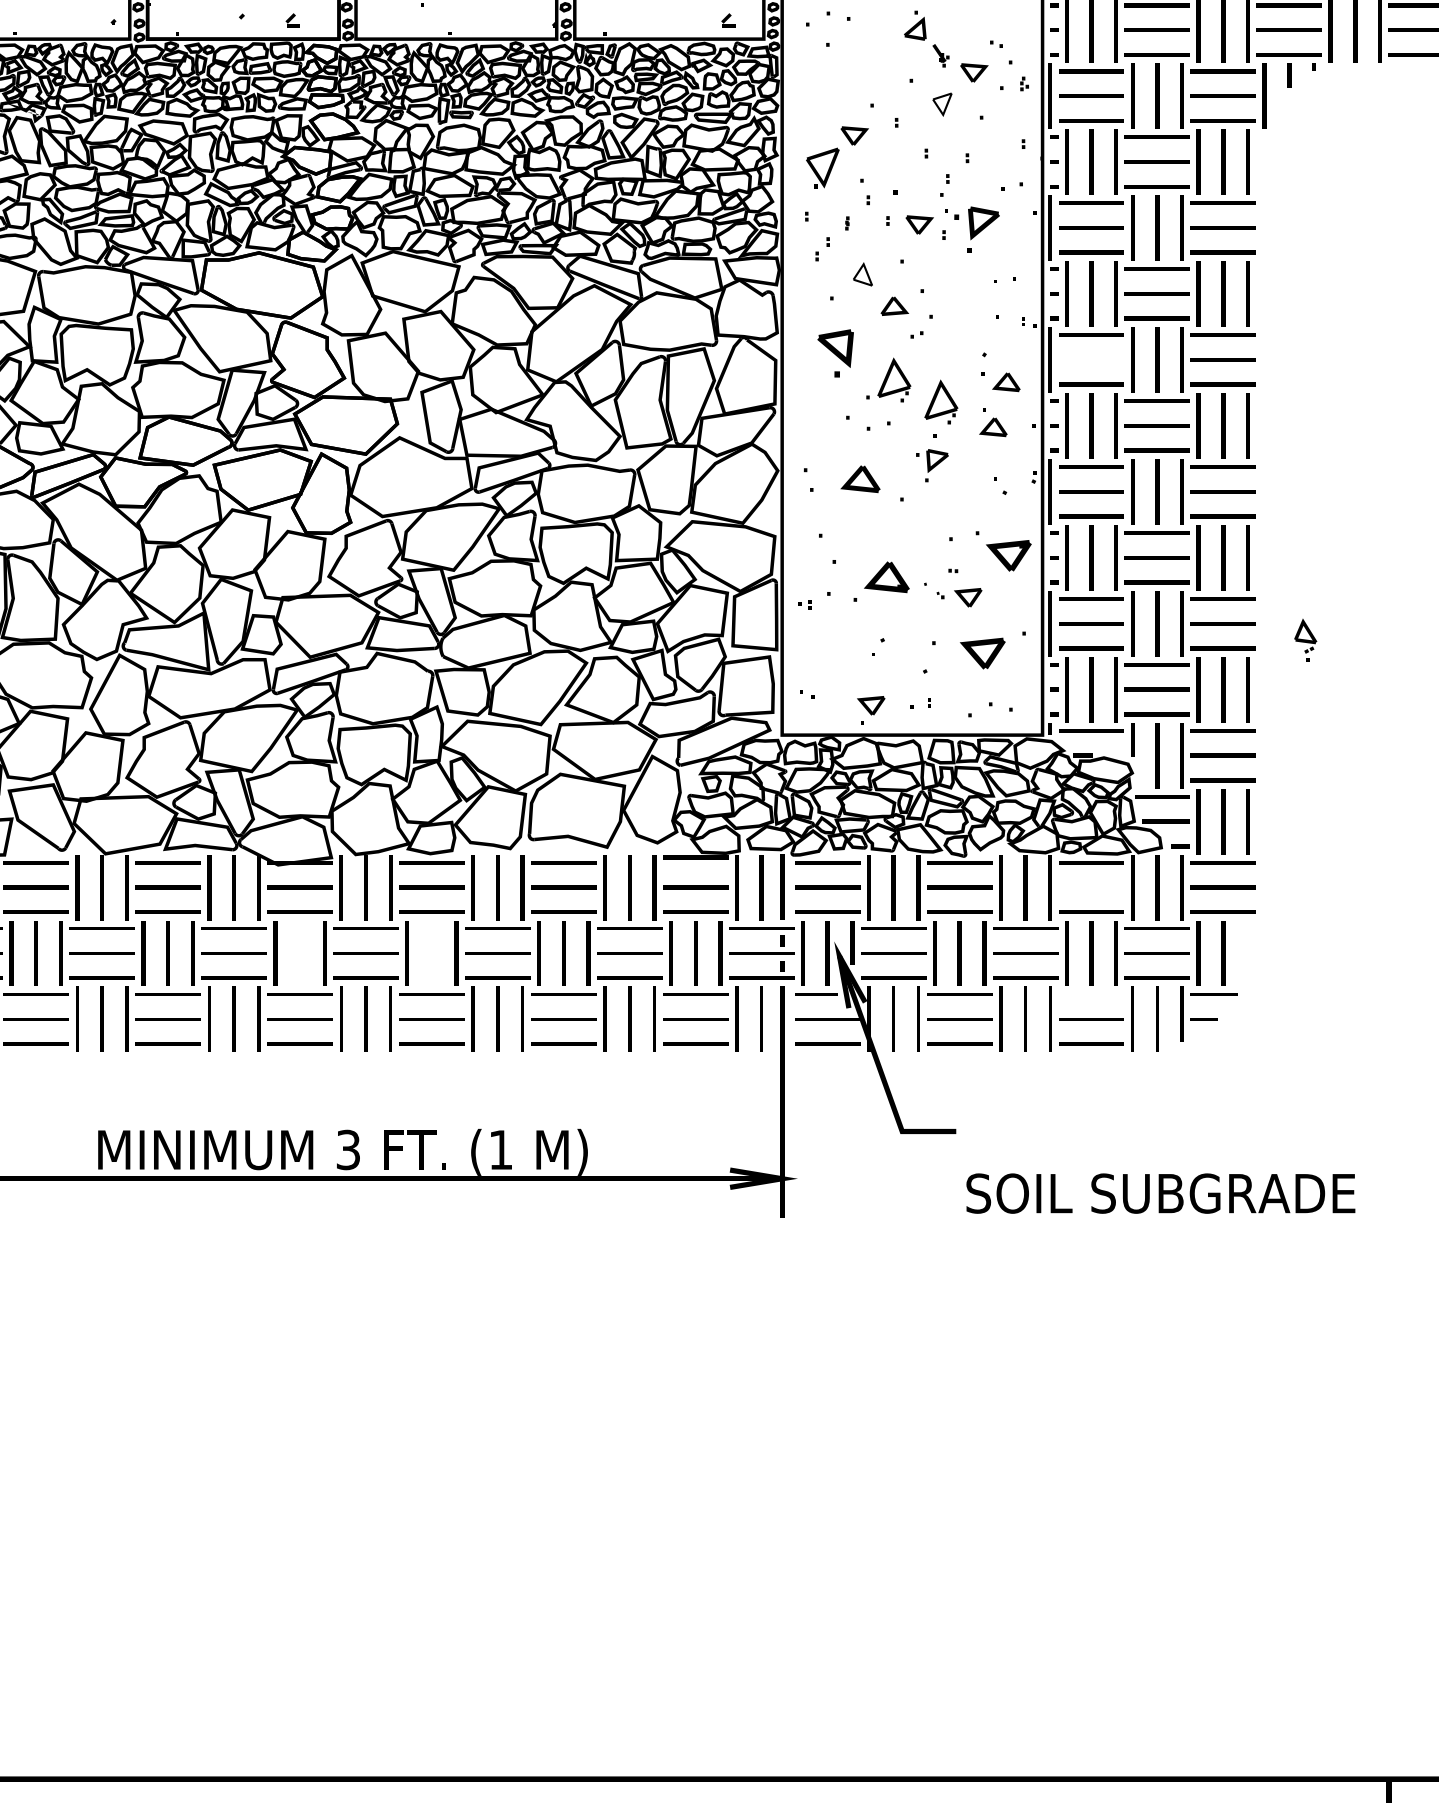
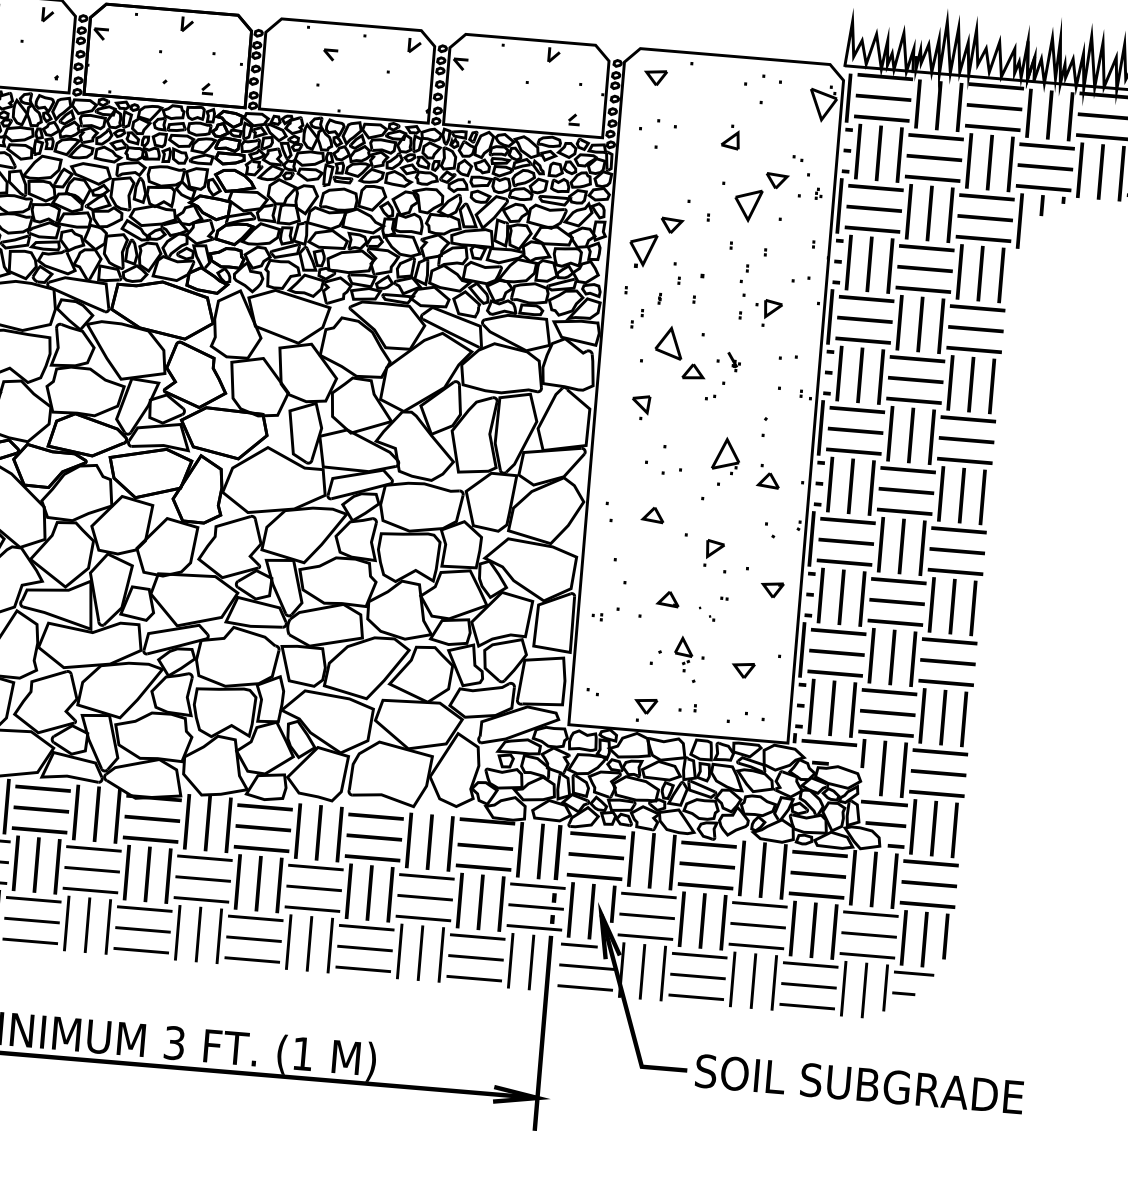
part: (940, 55) -> (733, 361), moved
part: (942, 104) -> (748, 205), size x1.67
part: (919, 224) -> (720, 304), removed
part: (977, 229) -> (768, 313), size x0.71
part: (862, 274) -> (668, 342), size x1.67
part: (835, 353) -> (640, 407), size x0.62
line: (1091, 359) -> (855, 430), added
part: (894, 379) -> (688, 433), removed
part: (1006, 382) -> (782, 443), removed
part: (936, 465) -> (713, 553), moved
part: (860, 479) -> (652, 515), size x0.71
part: (1008, 555) -> (771, 589), size x0.62
part: (886, 576) -> (667, 598), size x0.62
part: (968, 597) -> (735, 622), removed
part: (1305, 639) -> (683, 653), moved
part: (982, 653) -> (743, 670), size x0.62
line: (1091, 887) -> (818, 874), added
line: (1247, 947) -> (945, 936), added
line: (299, 953) -> (147, 874), added
line: (431, 953) -> (258, 883), added
line: (1091, 994) -> (810, 964), added
text: (1160, 1193) -> (859, 1084), moved

